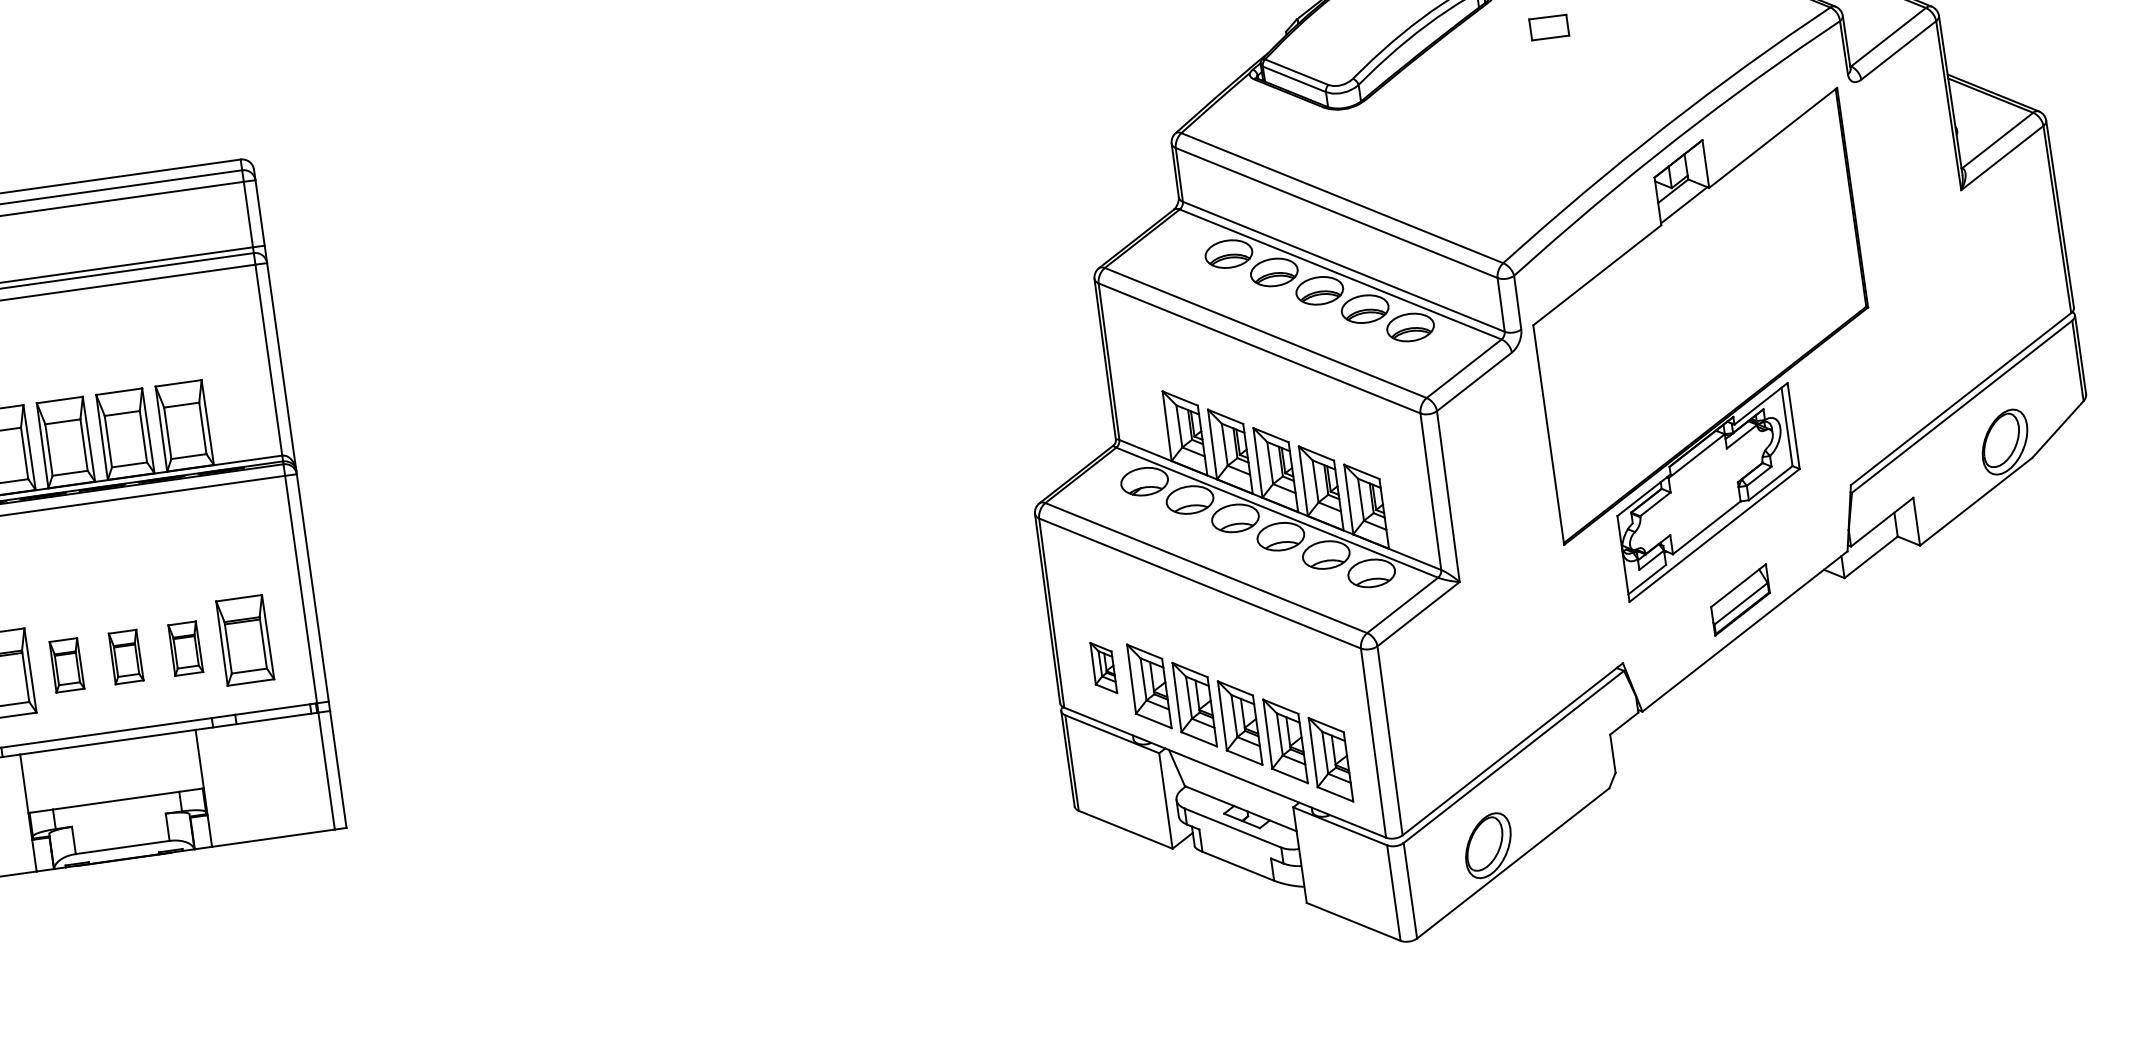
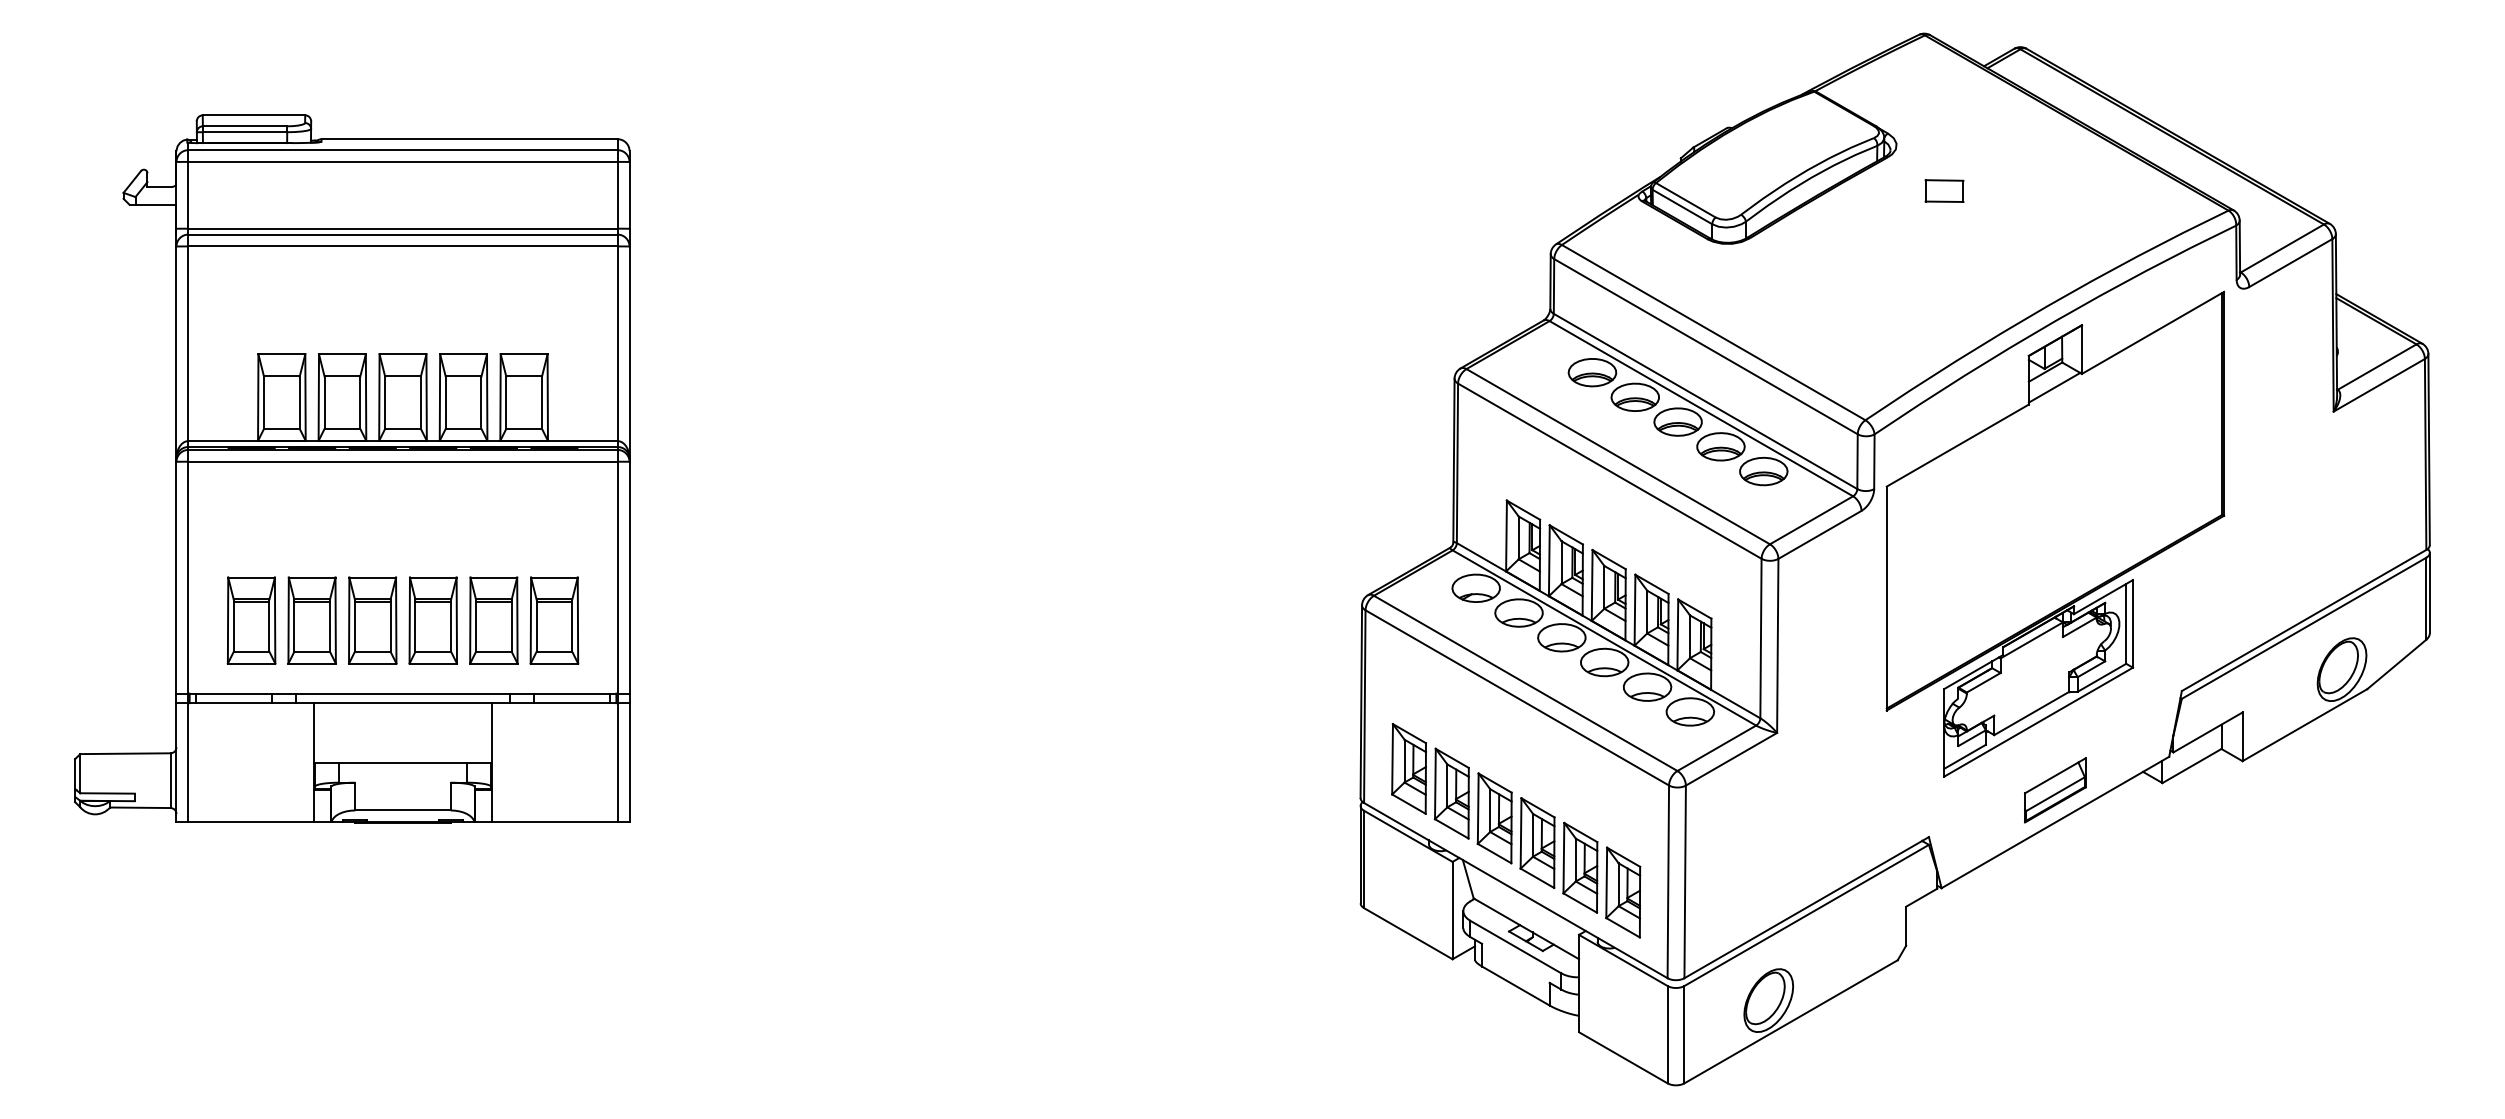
part: (185, 648) -> (493, 620), size x1.67
part: (125, 657) -> (432, 620), size x1.67
part: (66, 665) -> (372, 620), size x1.67
part: (1103, 667) -> (1408, 768), size x1.67

